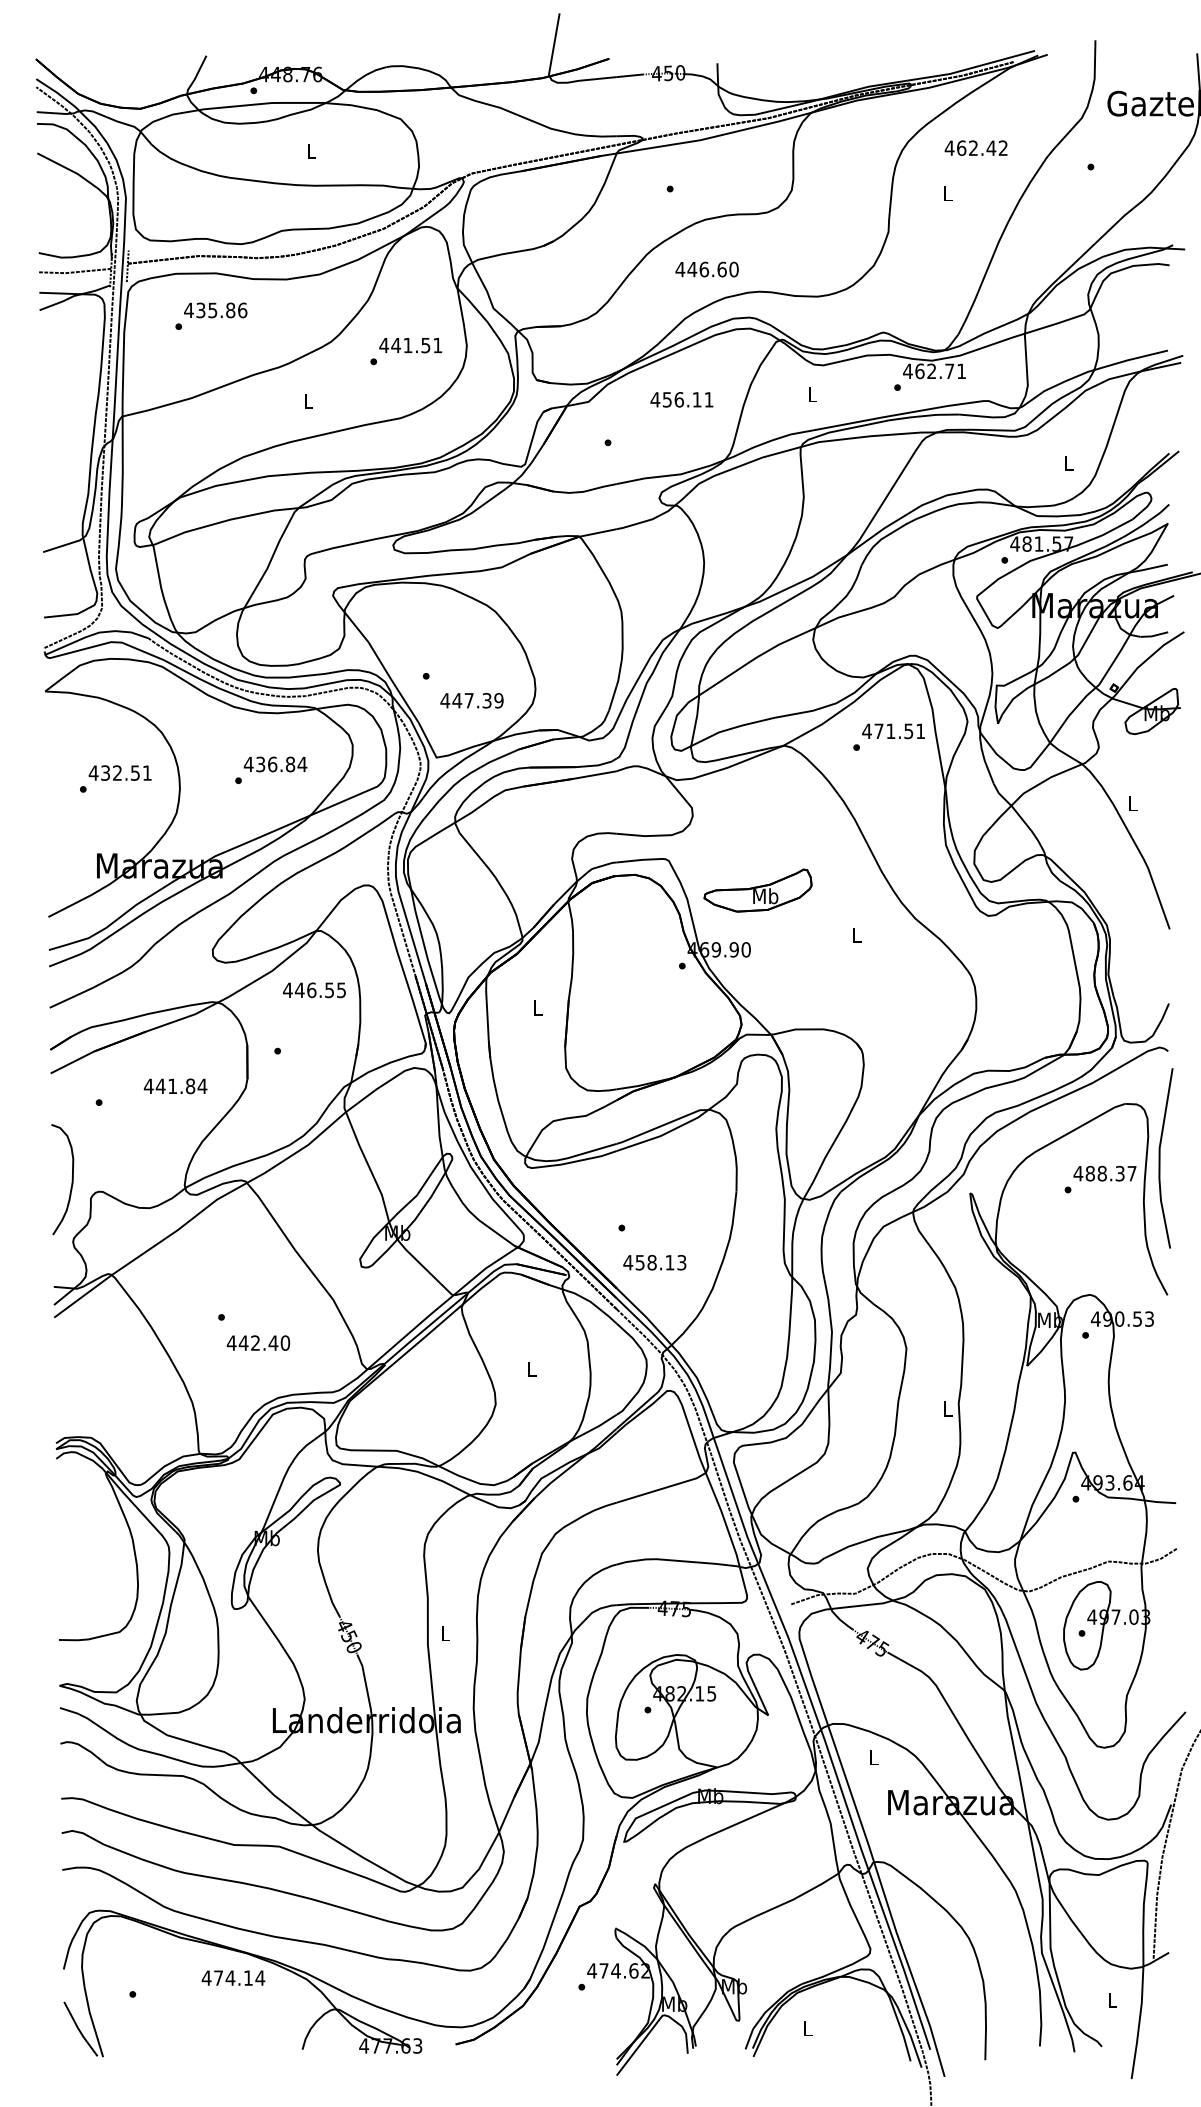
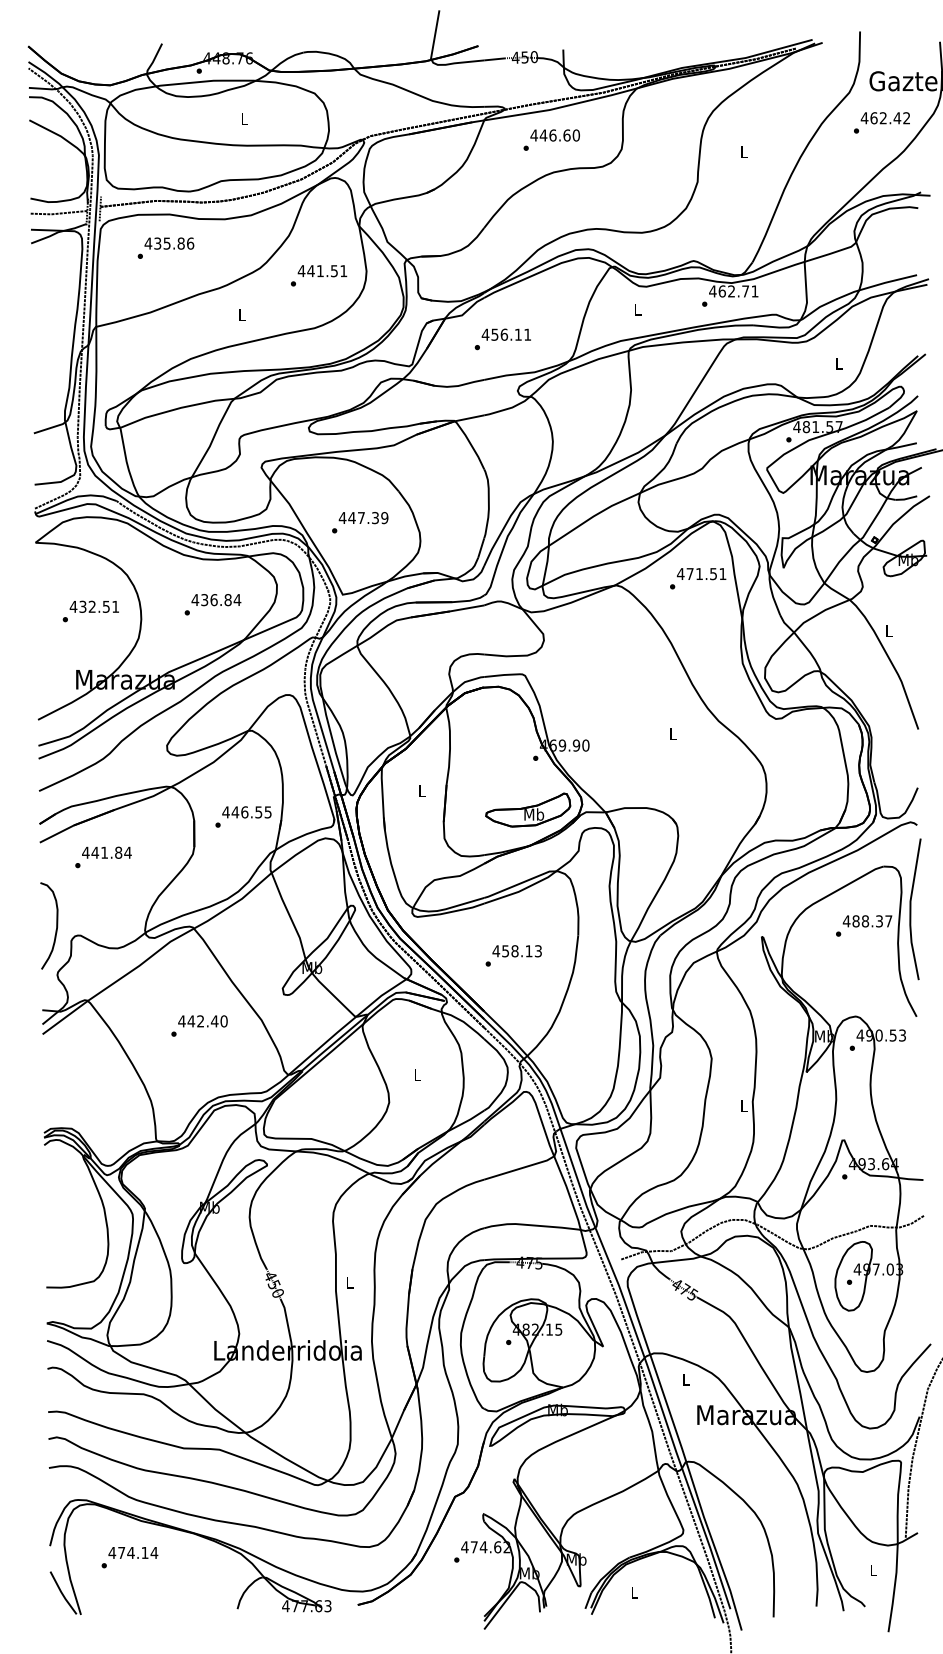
text: (974, 148) -> (884, 118), moved
text: (706, 269) -> (554, 135), moved
text: (680, 399) -> (505, 334), moved
text: (471, 701) -> (363, 518), moved
part: (758, 889) -> (528, 809), moved
text: (313, 990) -> (246, 812), moved
text: (175, 1085) -> (106, 852), moved
text: (653, 1263) -> (516, 951), moved
text: (257, 1343) -> (202, 1021), moved
text: (233, 1977) -> (133, 1552), moved

